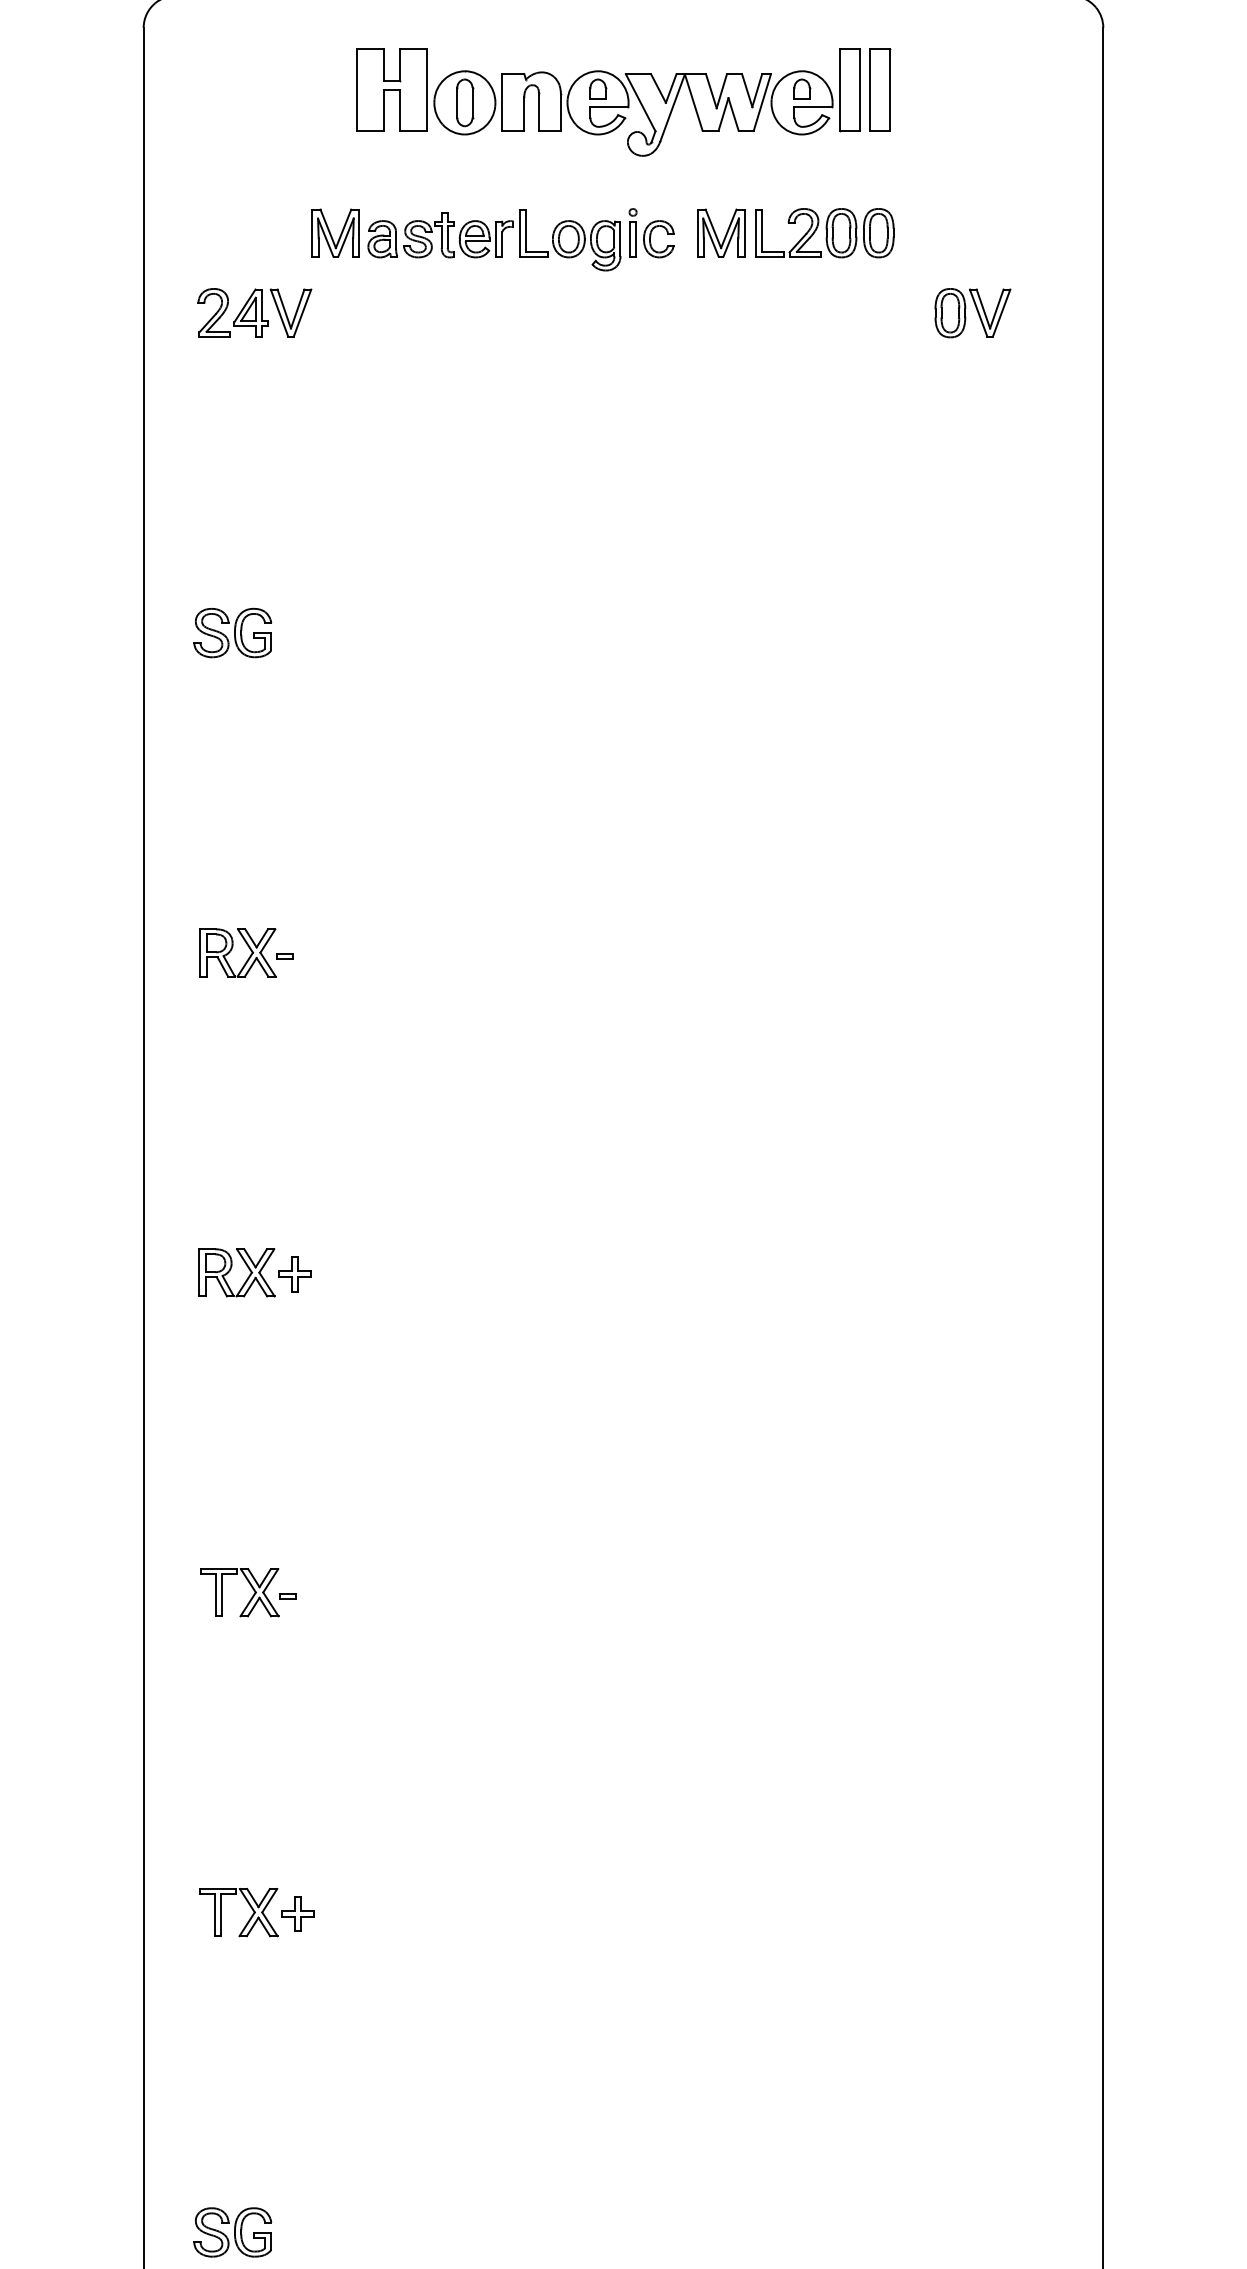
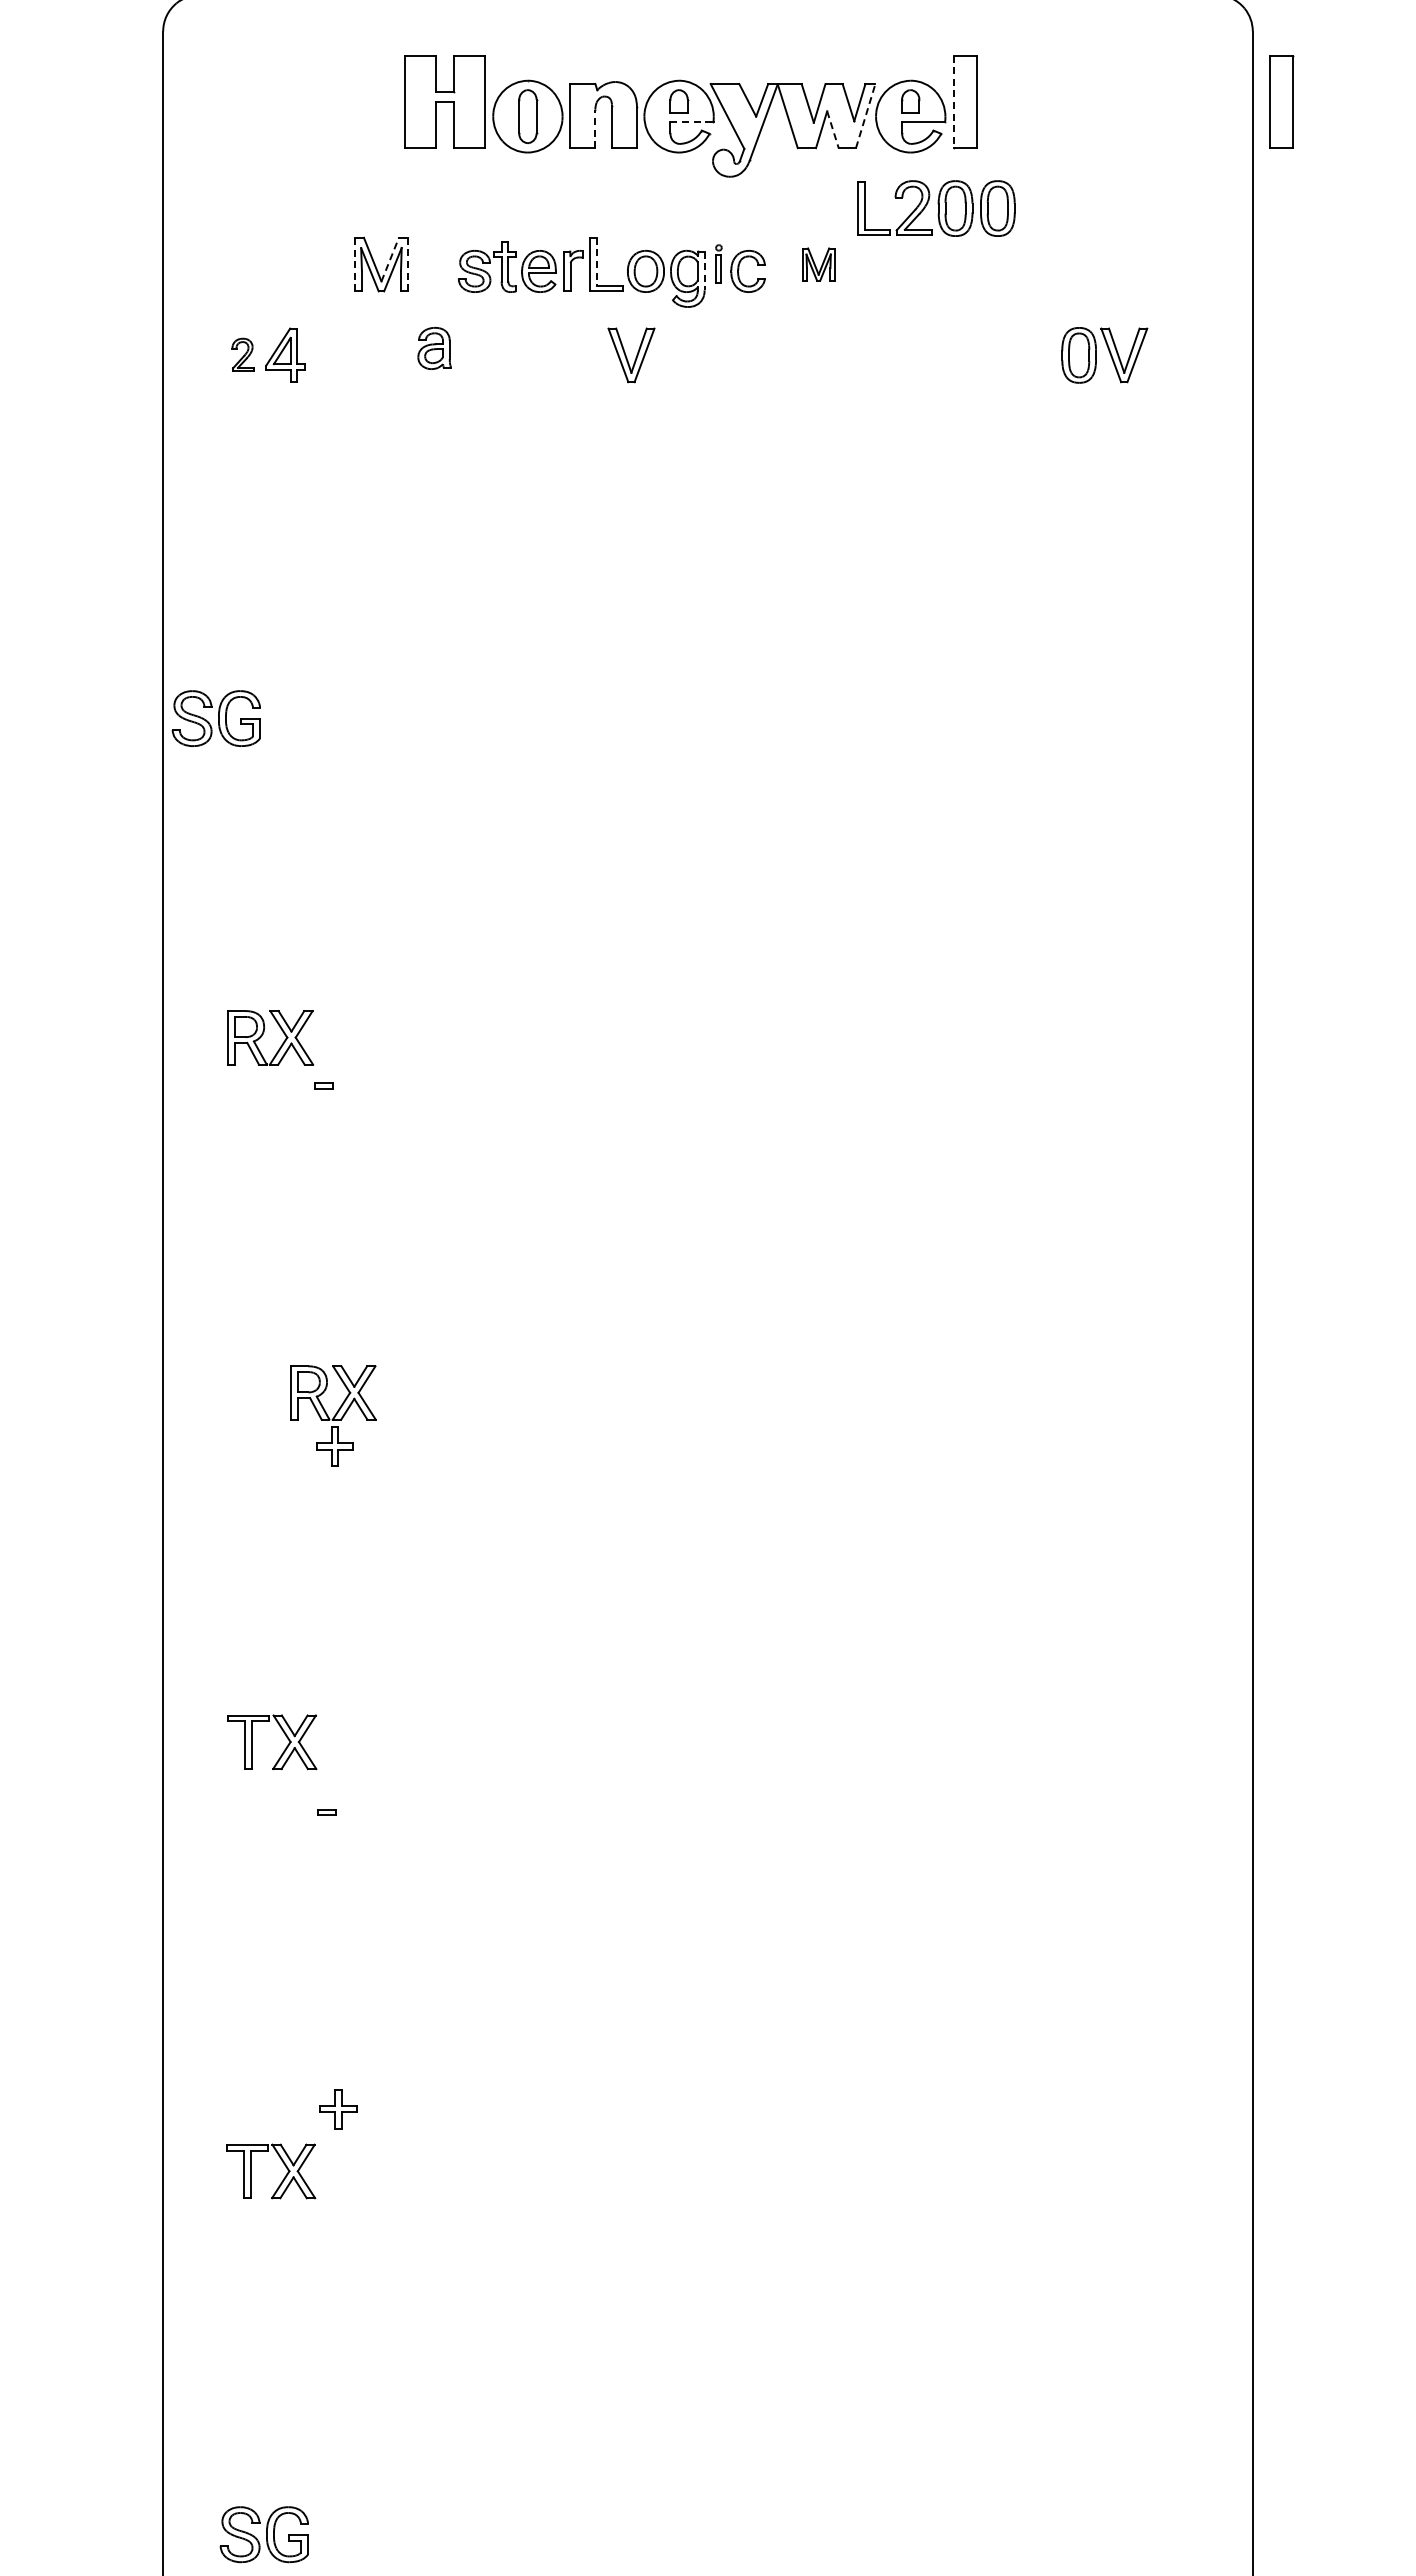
part: (880, 89) -> (1281, 101), moved
line: (839, 90) -> (953, 102), solid -> dashed
line: (762, 102) -> (865, 116), solid -> dashed
line: (608, 107) -> (691, 121), solid -> dashed
line: (524, 113) -> (595, 128), solid -> dashed
line: (734, 115) -> (833, 130), solid -> dashed
line: (343, 228) -> (390, 259), solid -> dashed
line: (526, 230) -> (597, 261), solid -> dashed
part: (632, 232) -> (718, 263), size x0.7
line: (312, 233) -> (354, 264), solid -> dashed
line: (359, 233) -> (408, 264), solid -> dashed
part: (720, 233) -> (818, 264), size x0.6
part: (824, 233) -> (936, 208), moved
part: (382, 239) -> (434, 348), moved
line: (620, 239) -> (704, 271), solid -> dashed
part: (213, 312) -> (242, 354), size x0.6
part: (291, 313) -> (631, 355), moved
part: (232, 632) -> (215, 718), moved
part: (232, 949) -> (263, 1034), moved
part: (231, 1269) -> (326, 1389), moved
part: (250, 1599) -> (284, 1749), moved
part: (298, 1914) -> (338, 2109), moved

